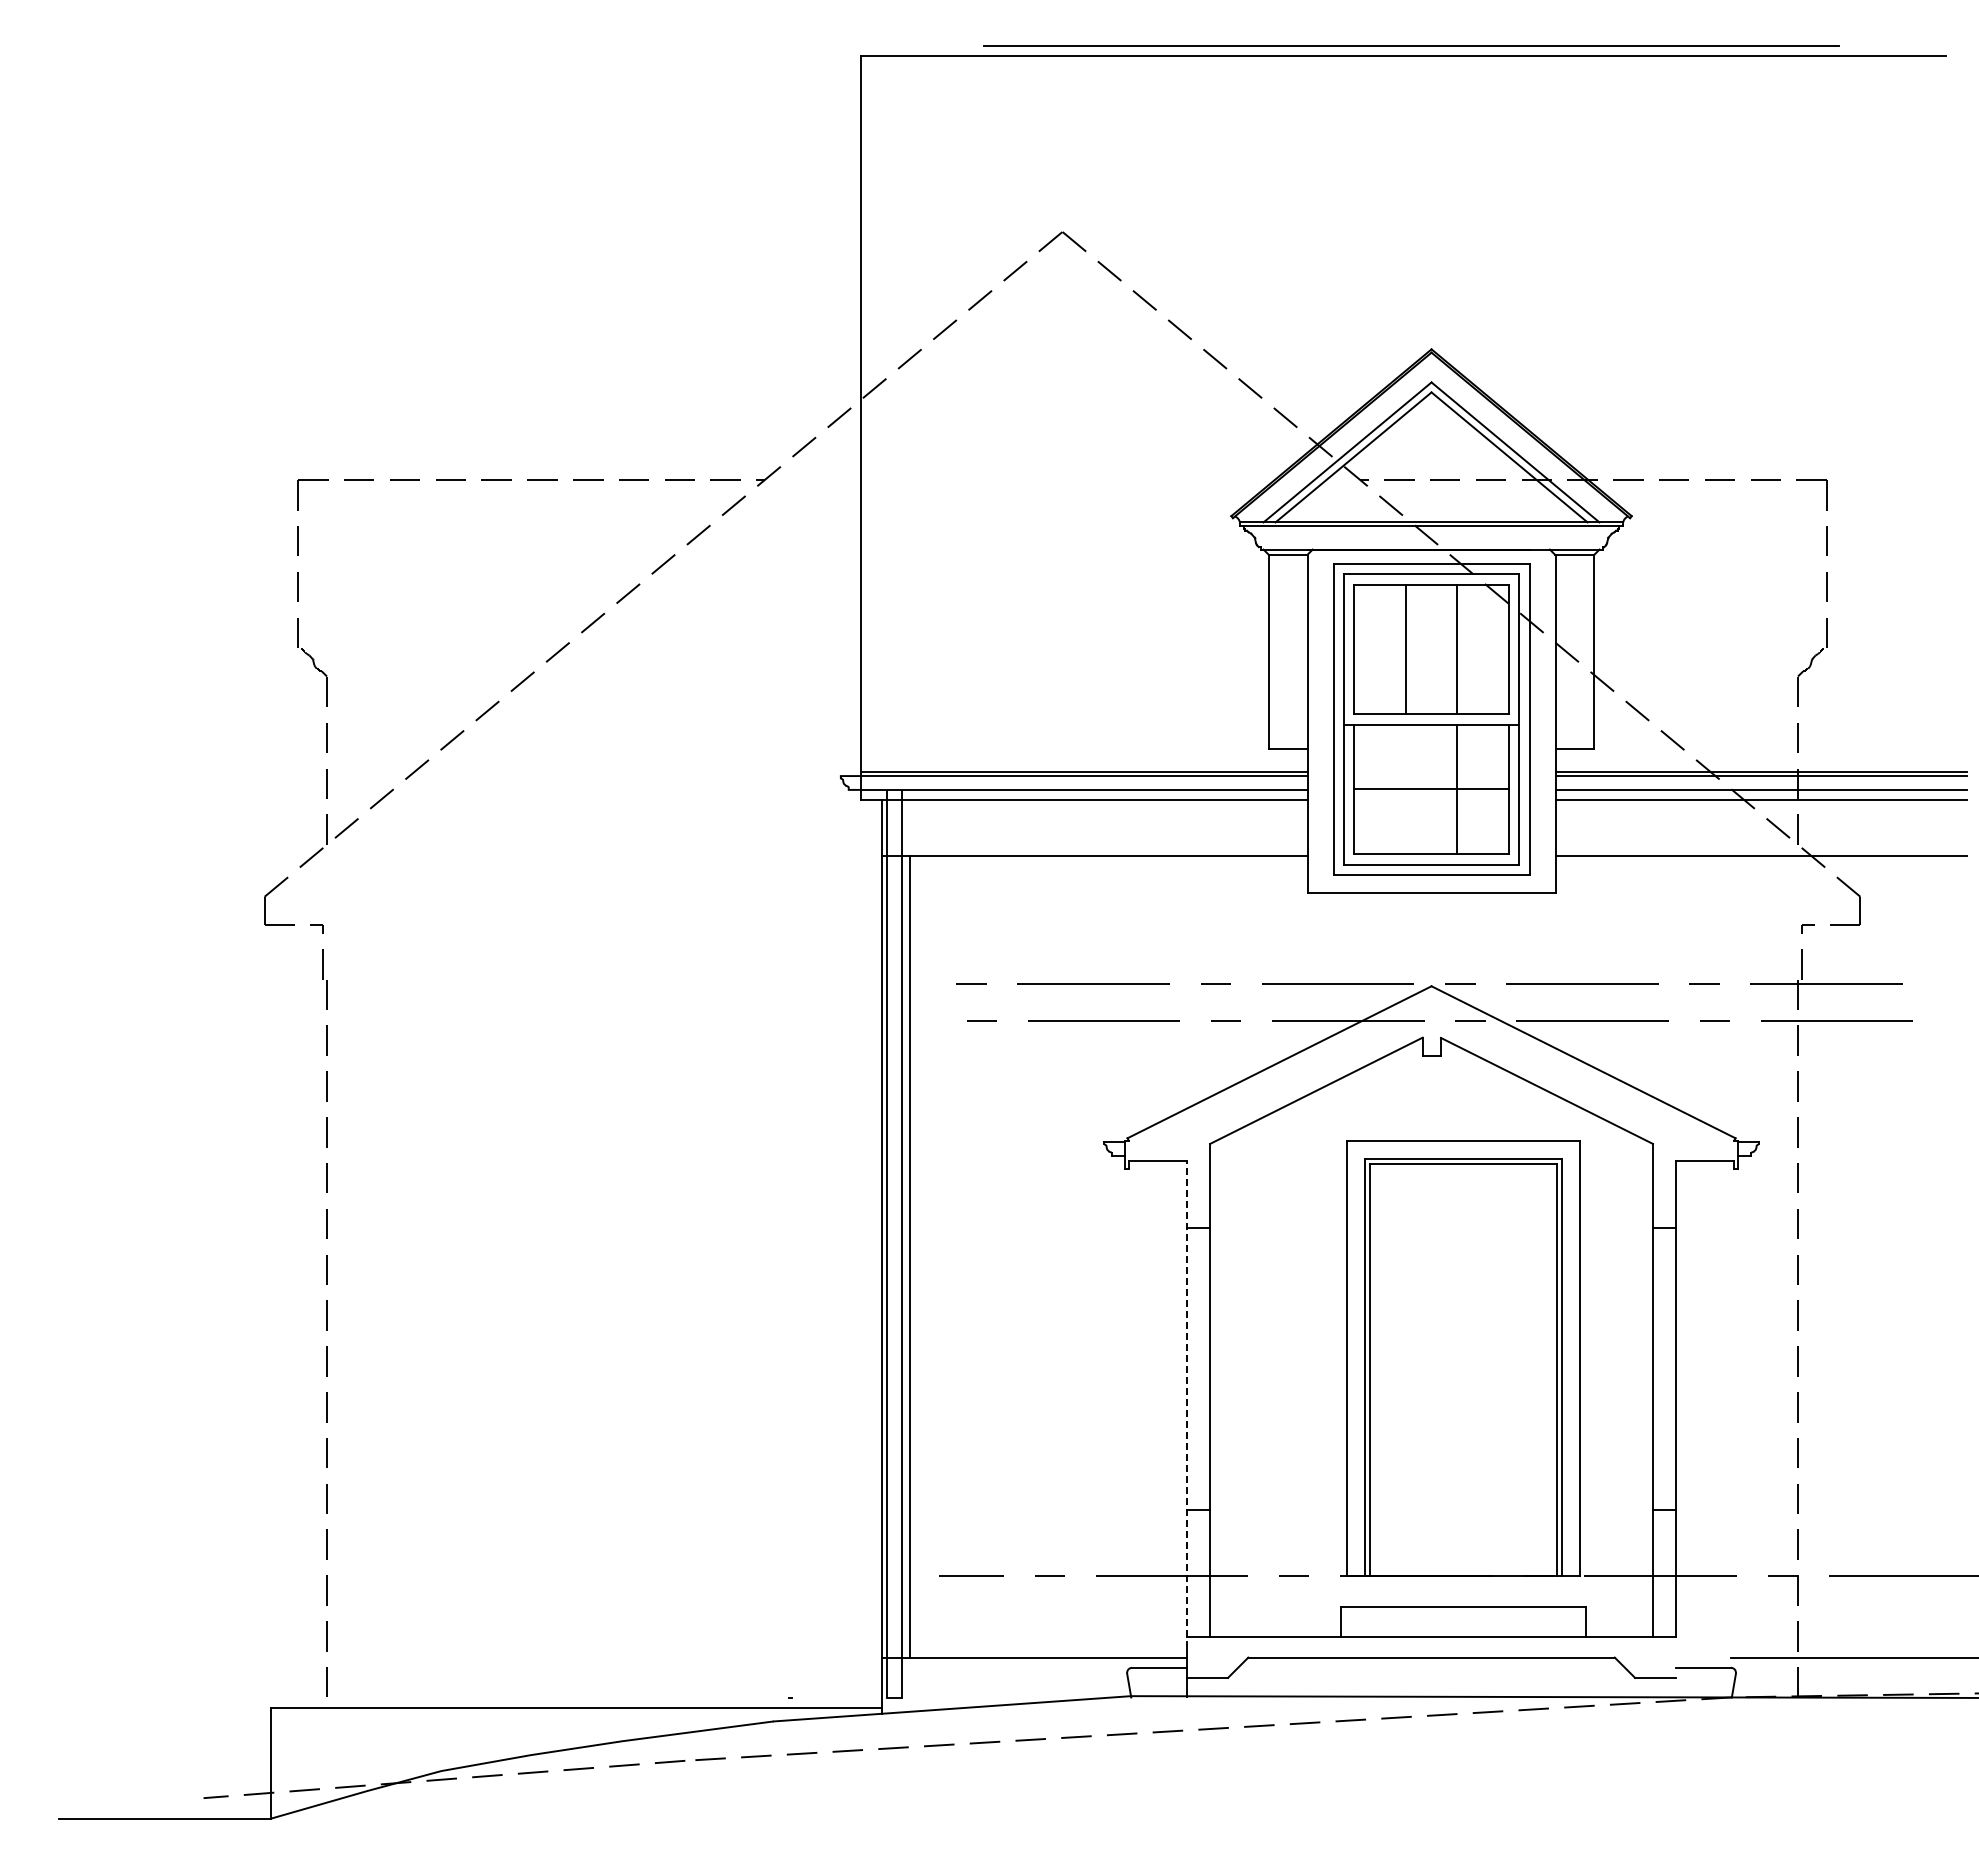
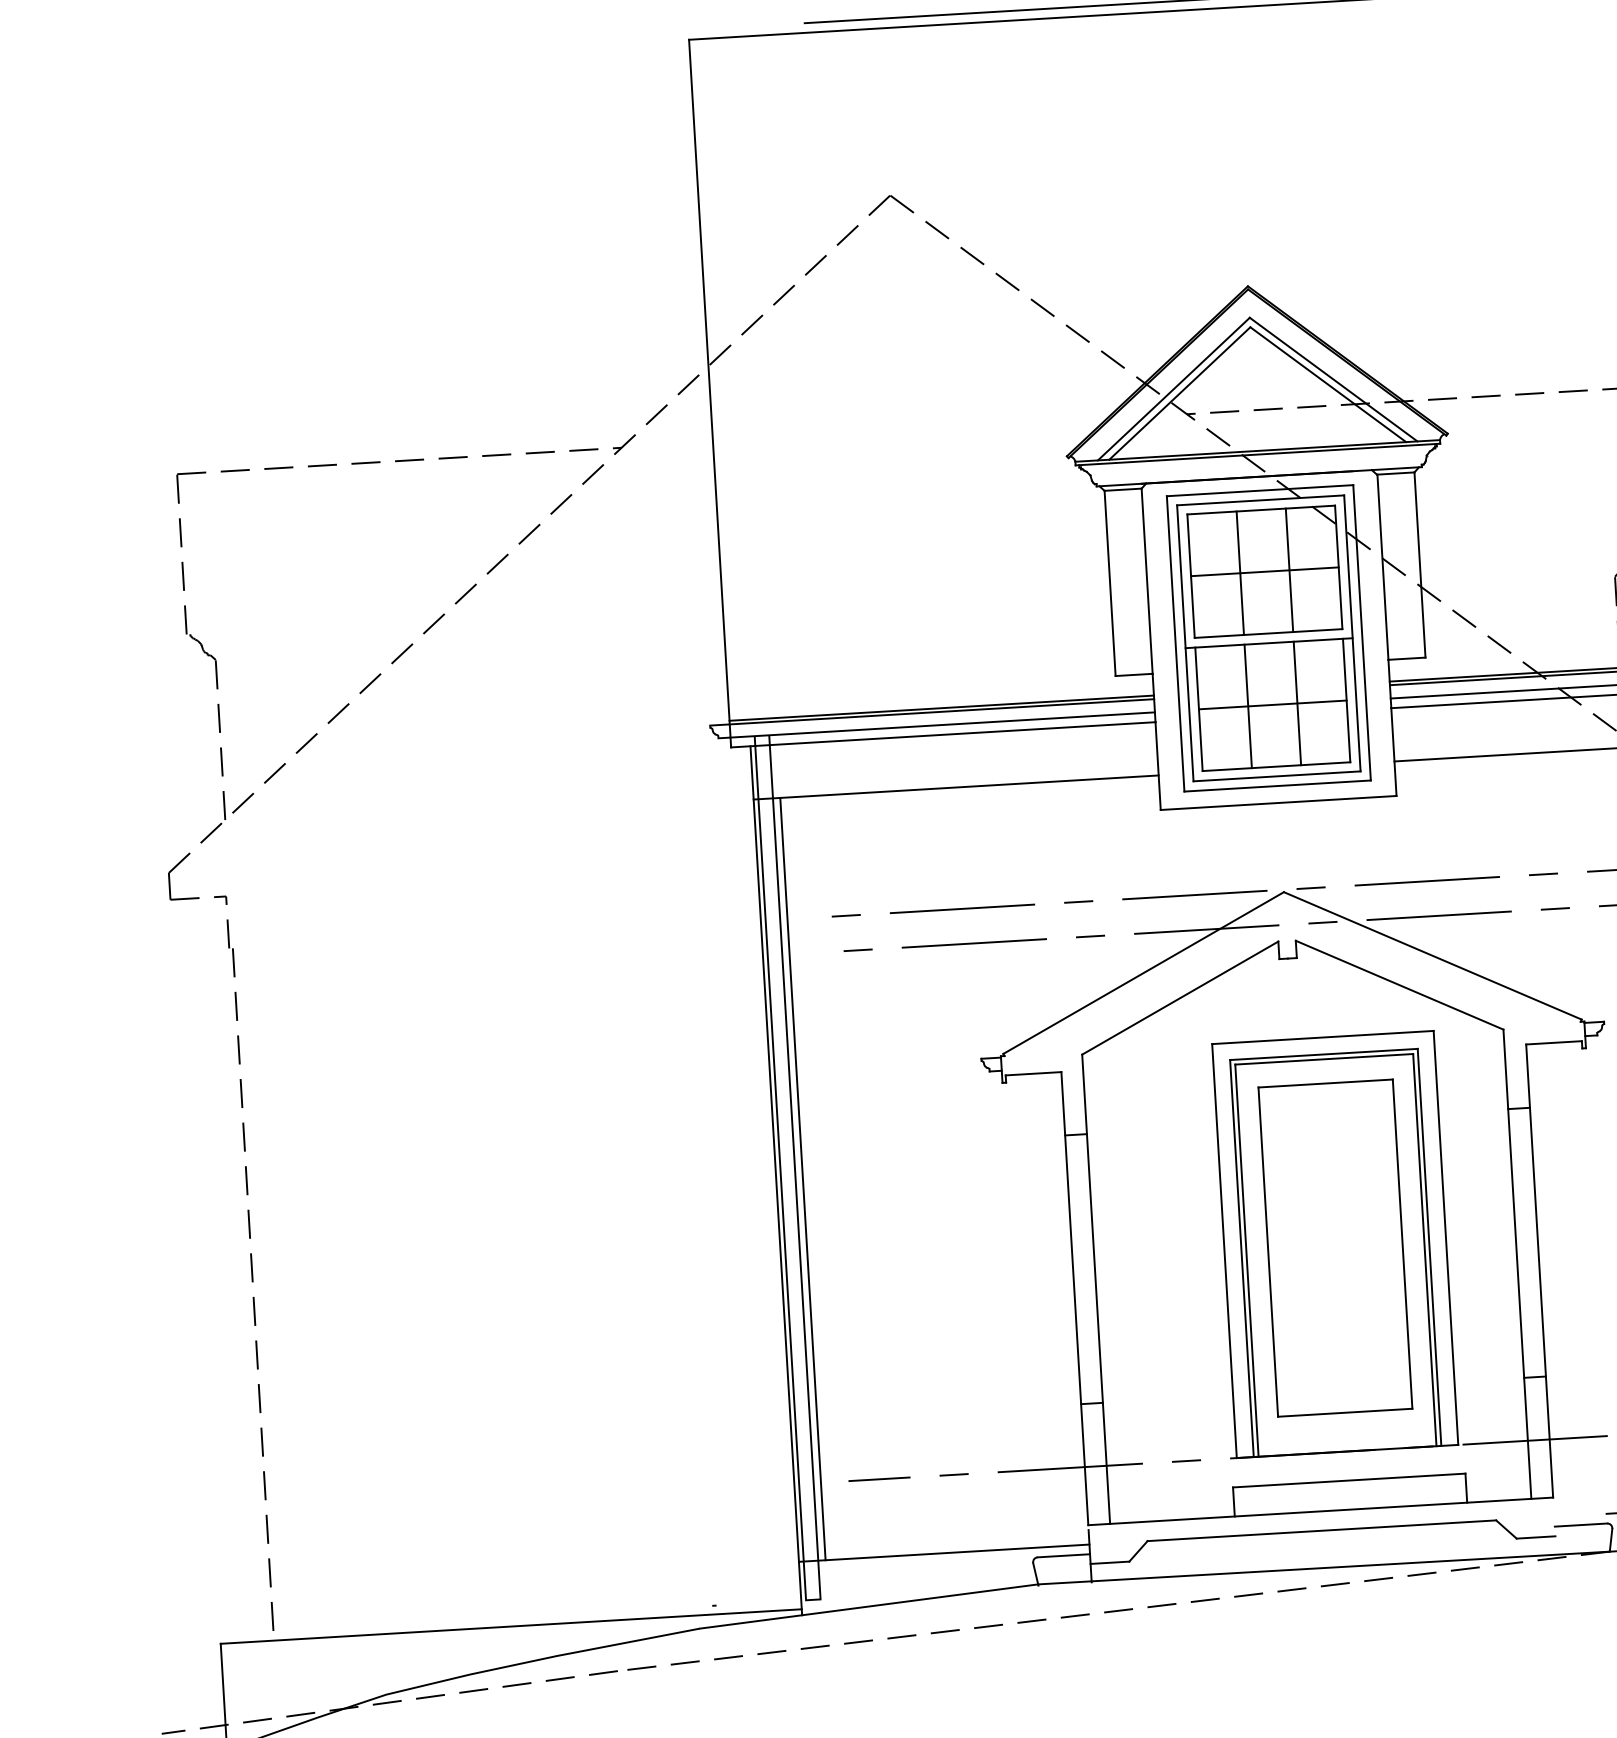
line: (1431, 649) -> (1264, 571), added
line: (1405, 789) -> (1248, 706), added
part: (1463, 1361) -> (1335, 1247), added
line: (1187, 1398) -> (1075, 1298), dashed -> solid

